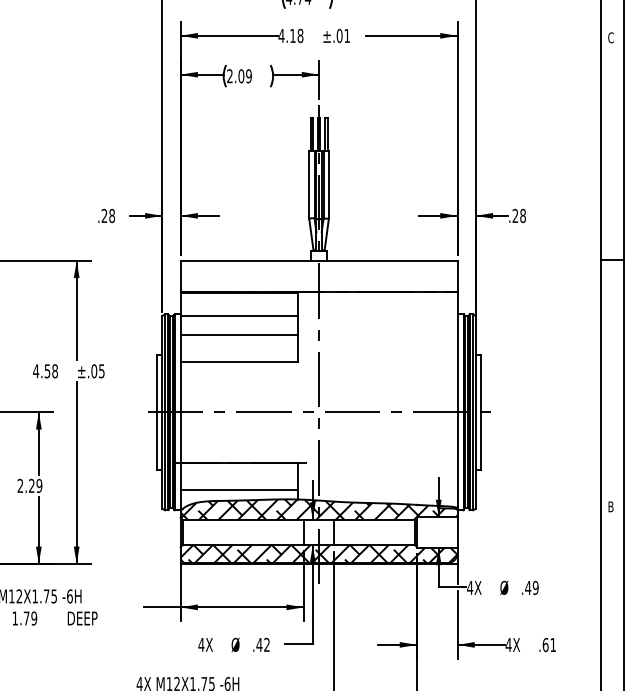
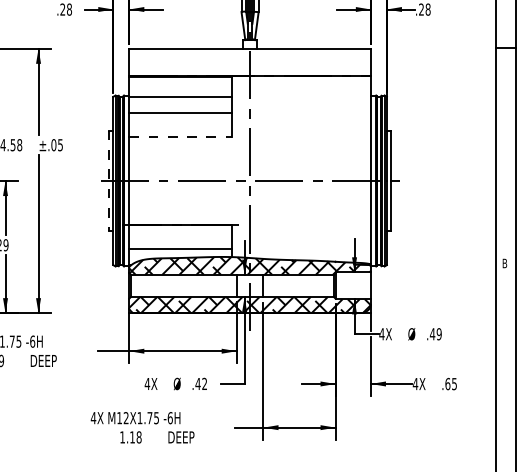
line: (239, 362) -> (180, 137), solid -> dashed
line: (157, 412) -> (109, 181), solid -> dashed
text: (552, 645) -> (453, 384), .61 -> .65

